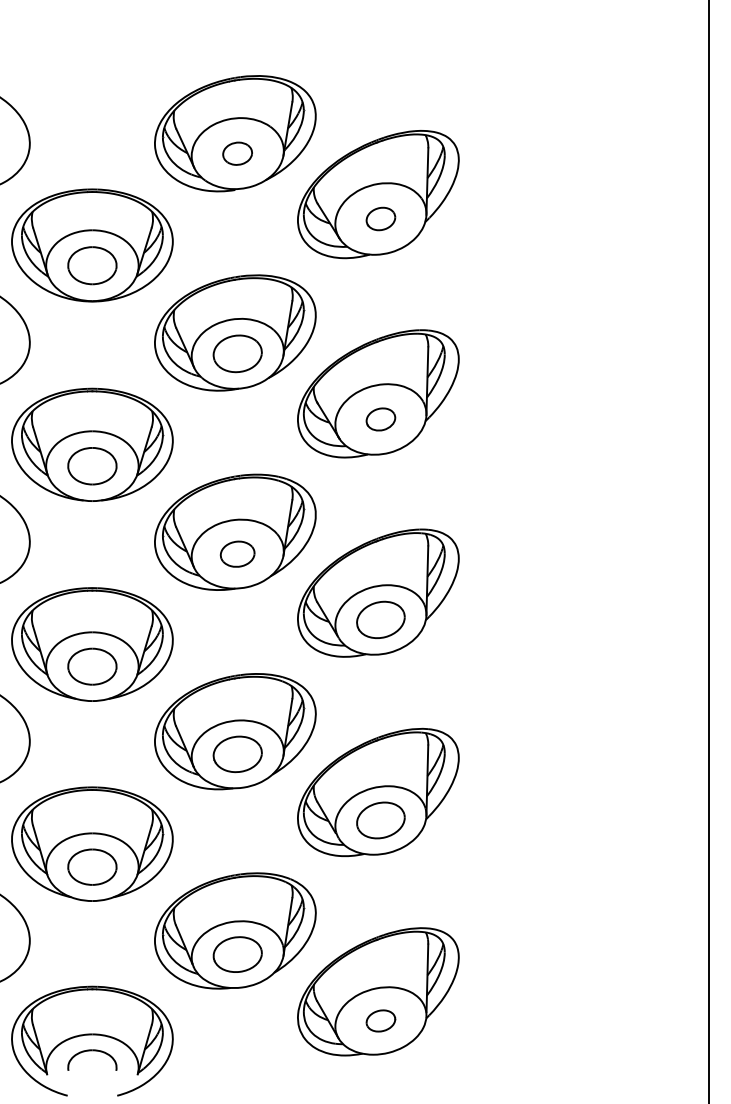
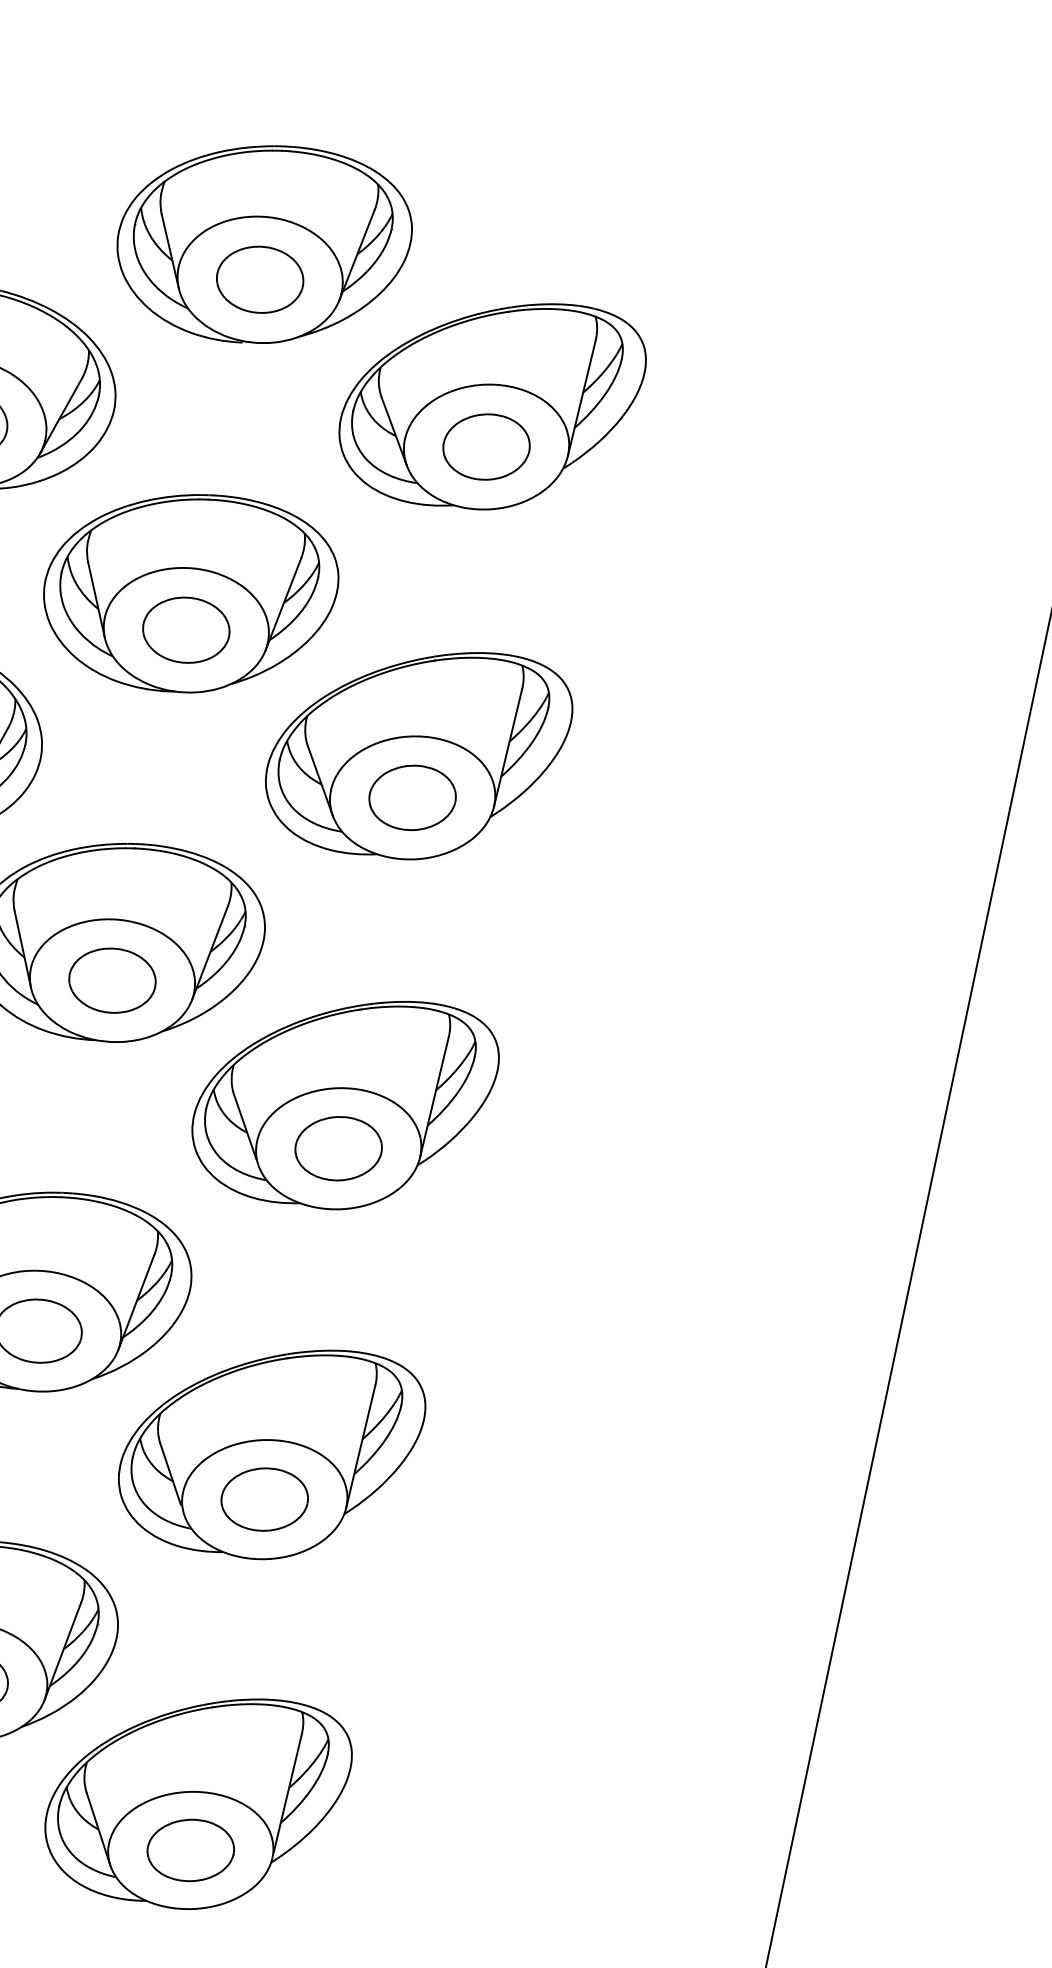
part: (237, 153) -> (259, 279), size x1.67
part: (380, 218) -> (486, 446), size x1.67
part: (380, 419) -> (411, 797), size x1.67
part: (237, 554) -> (111, 981), size x1.43
part: (380, 1020) -> (190, 1849), size x1.67

